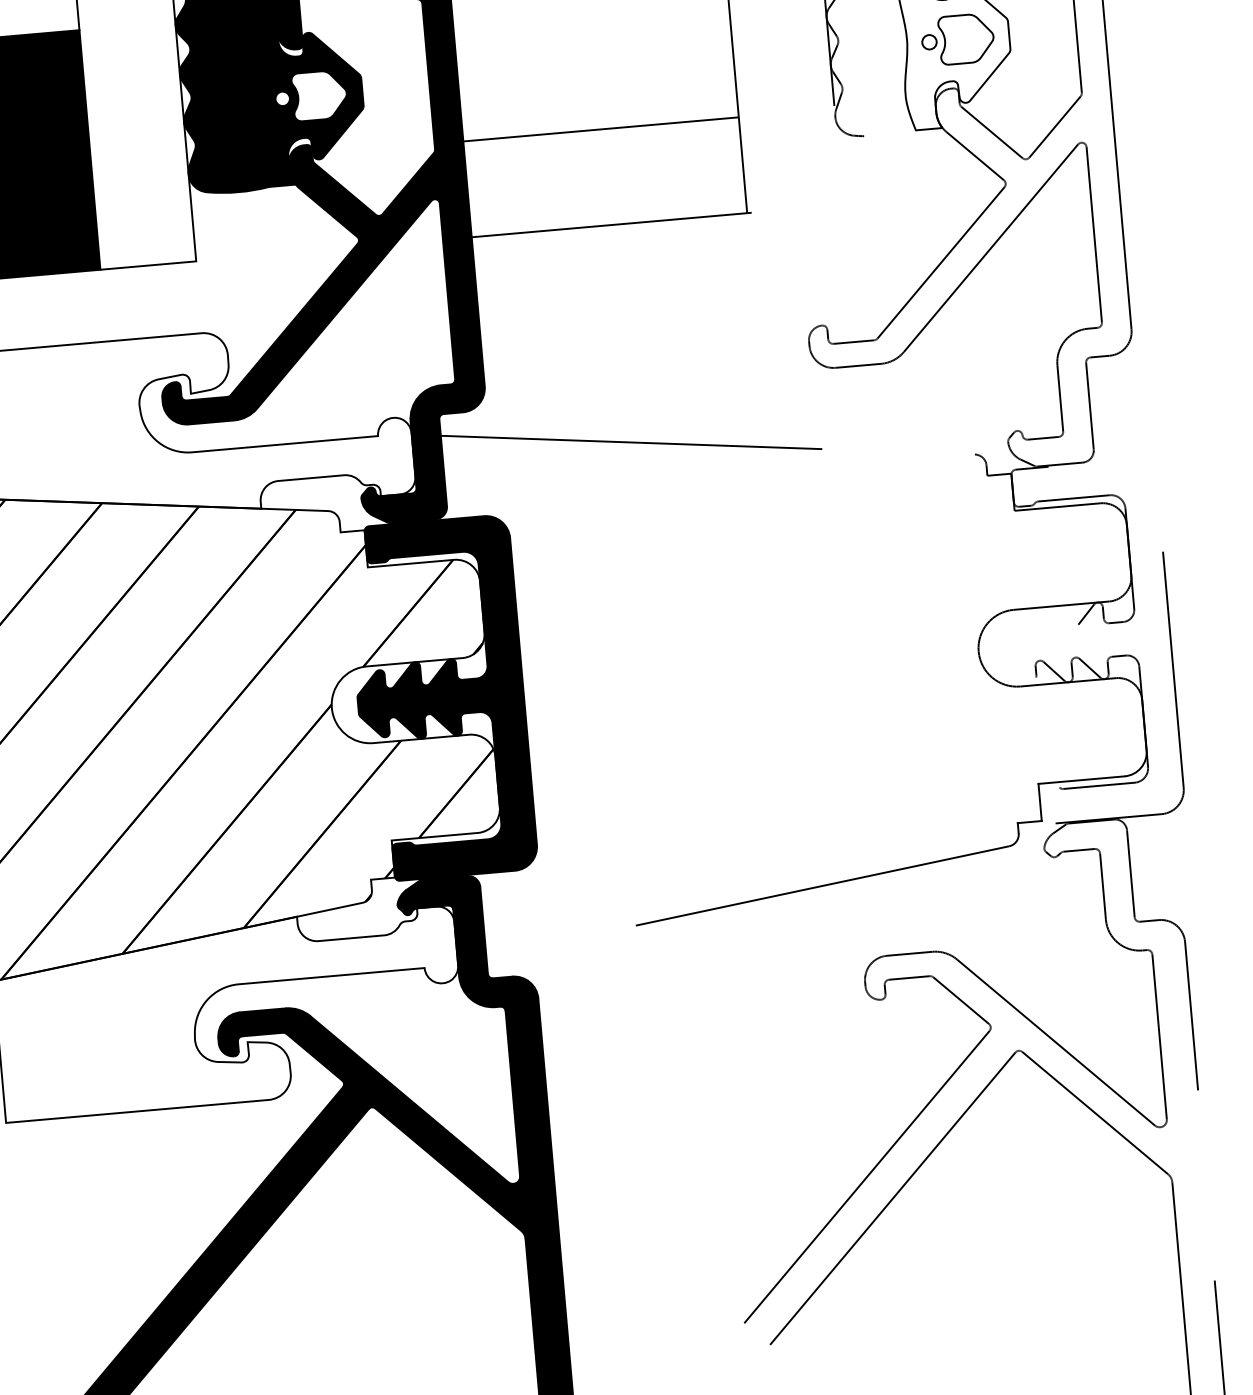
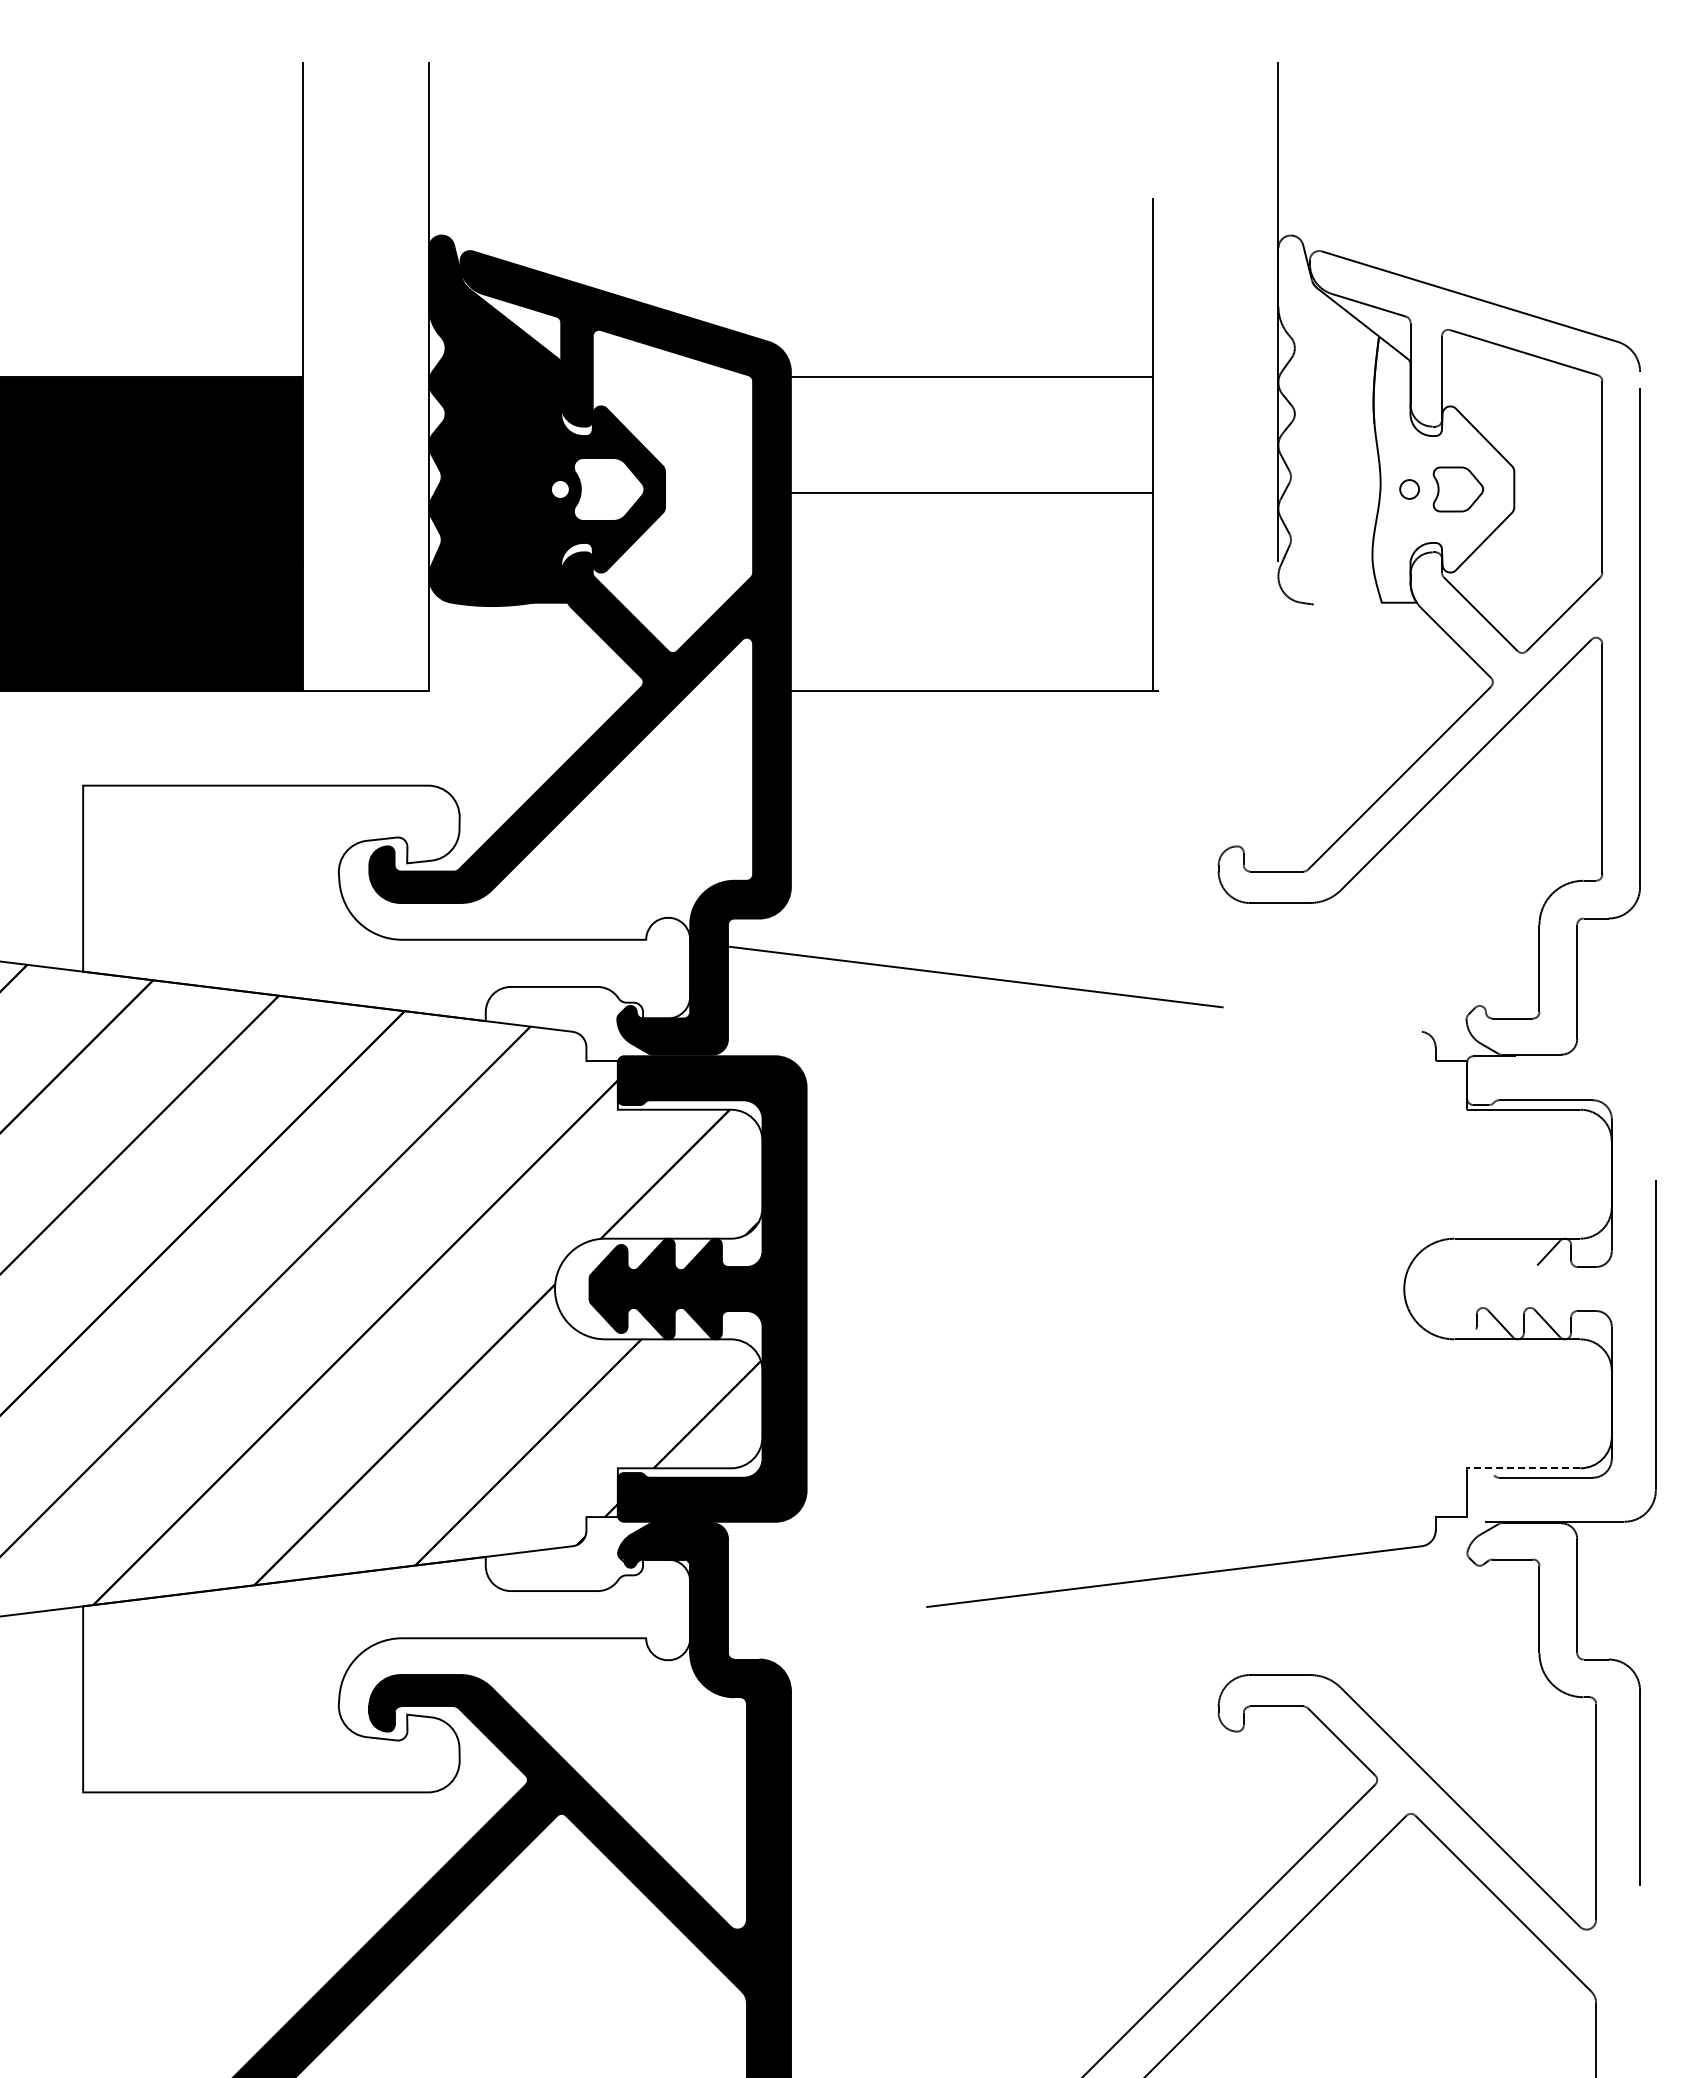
part: (966, 39) -> (1458, 489), size x0.7
line: (600, 129) -> (971, 492), moved
line: (1081, 780) -> (1523, 1468), solid -> dashed

